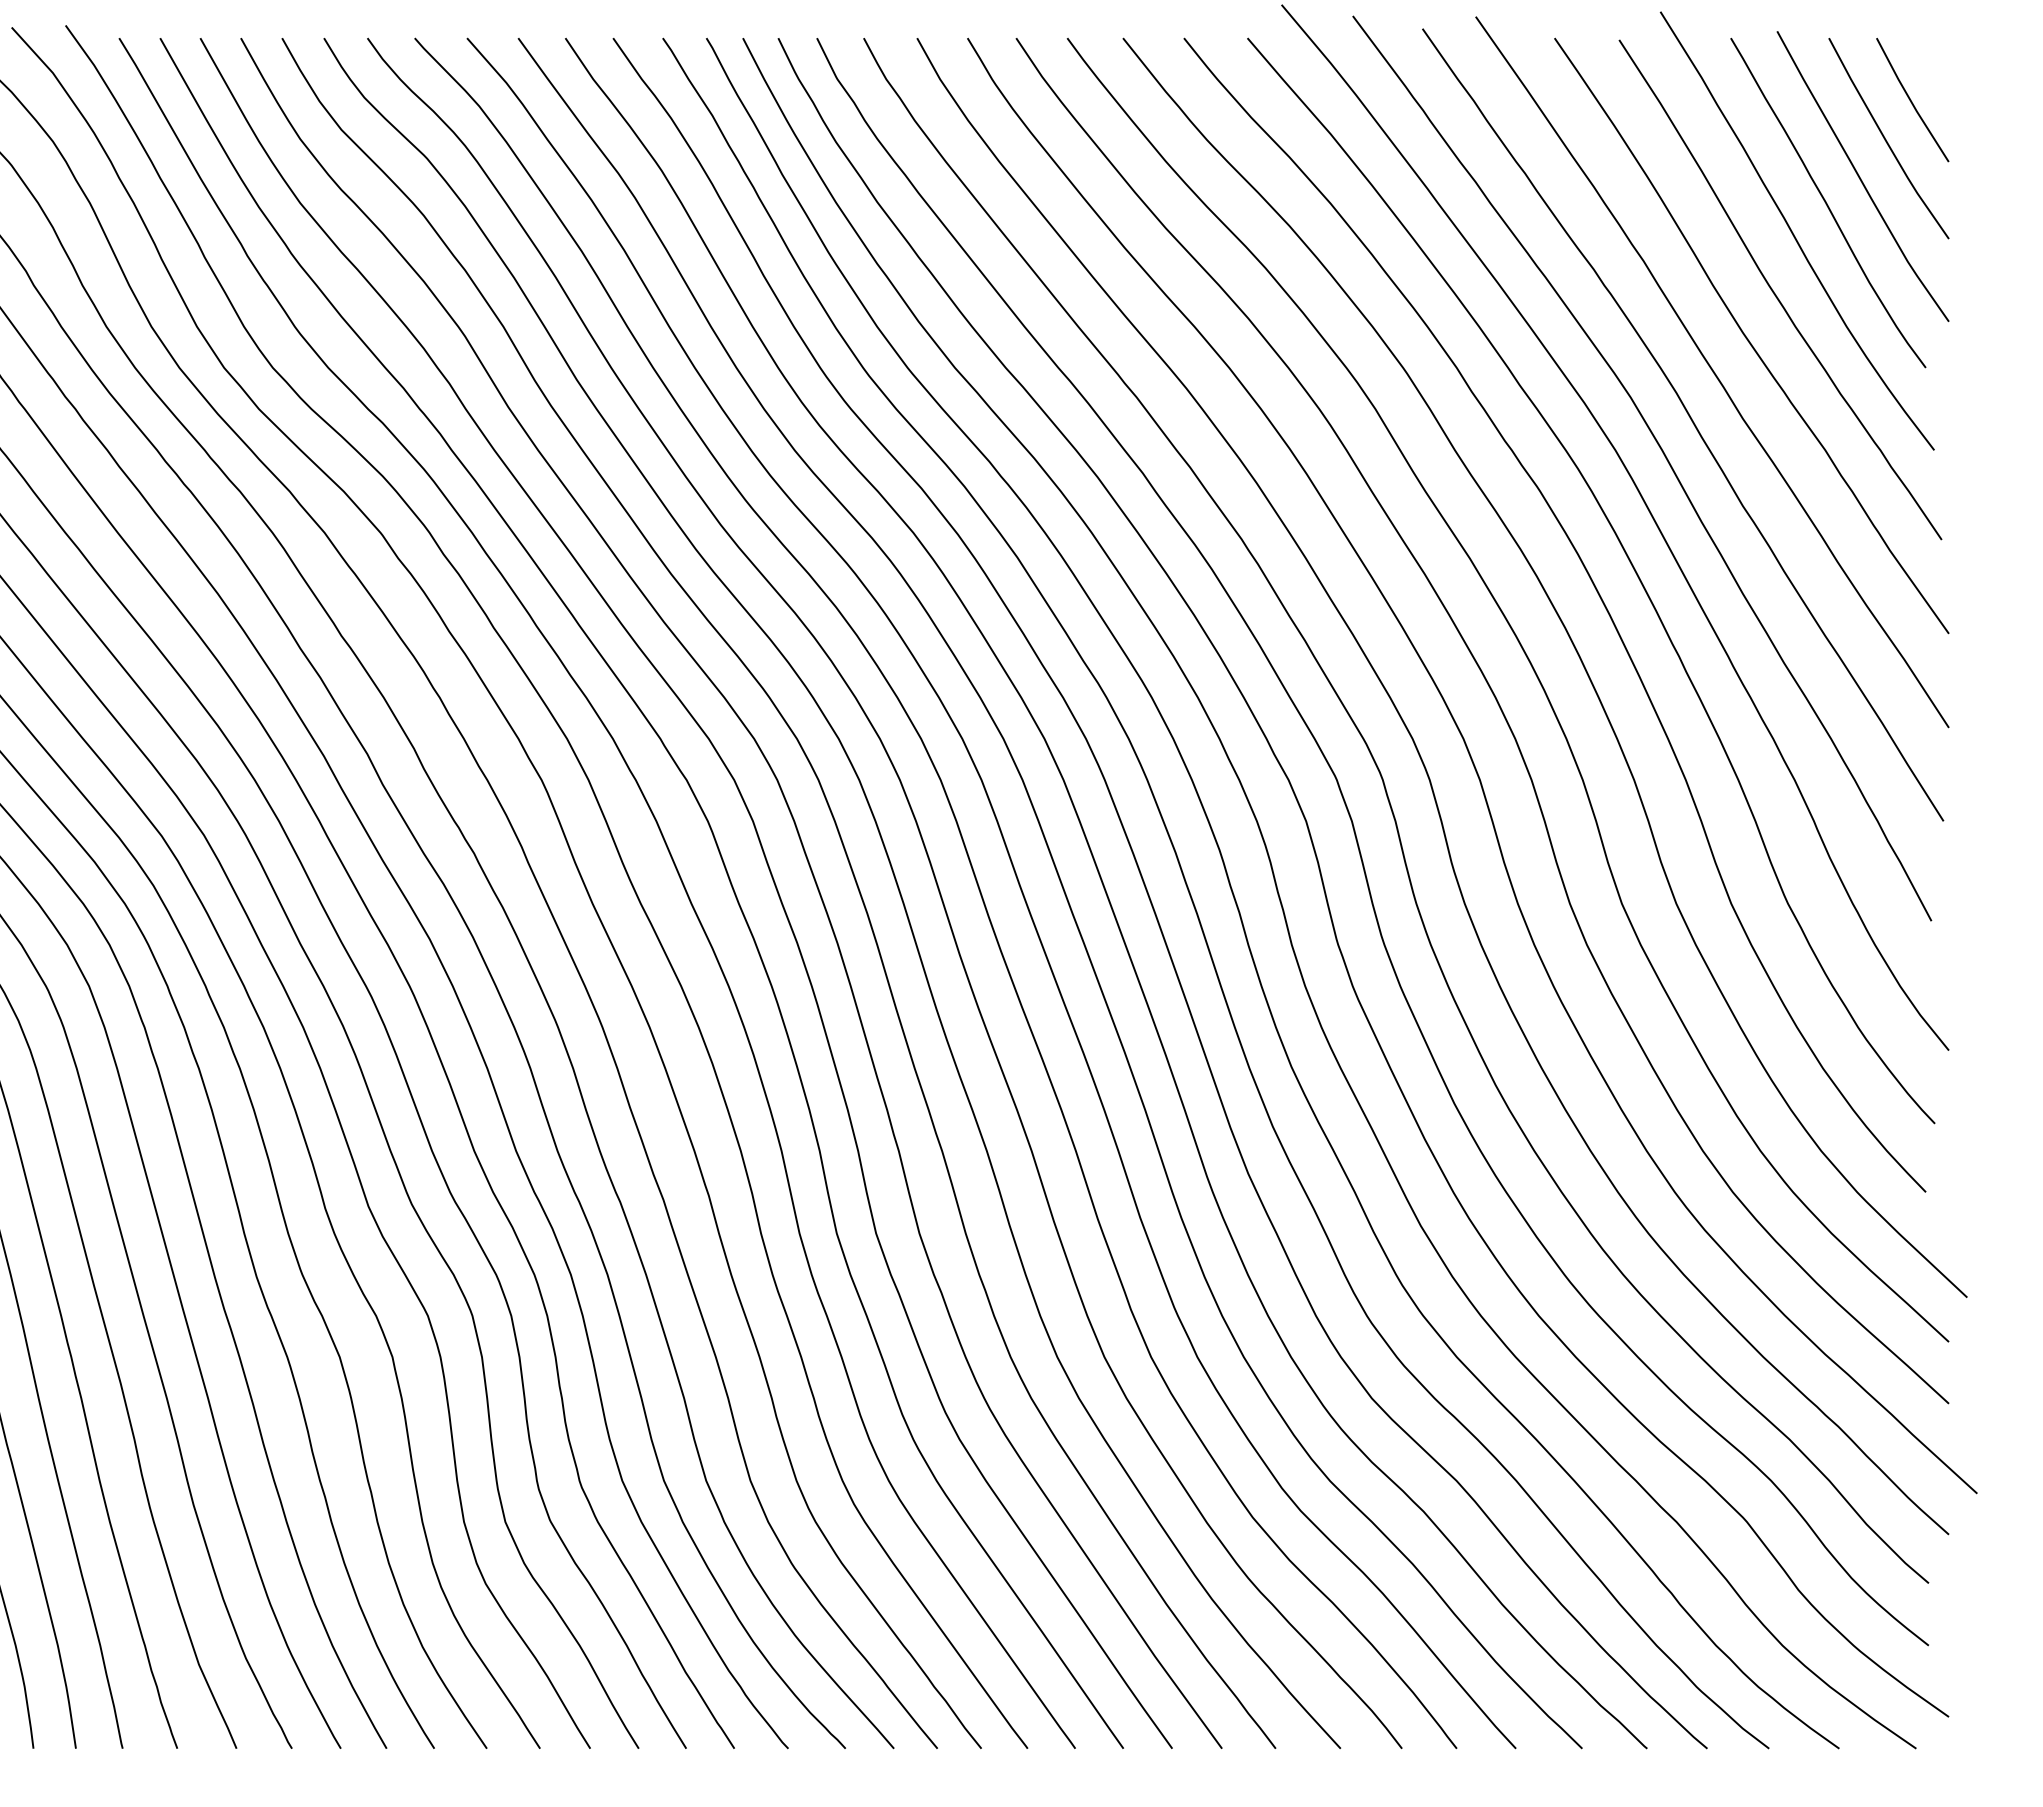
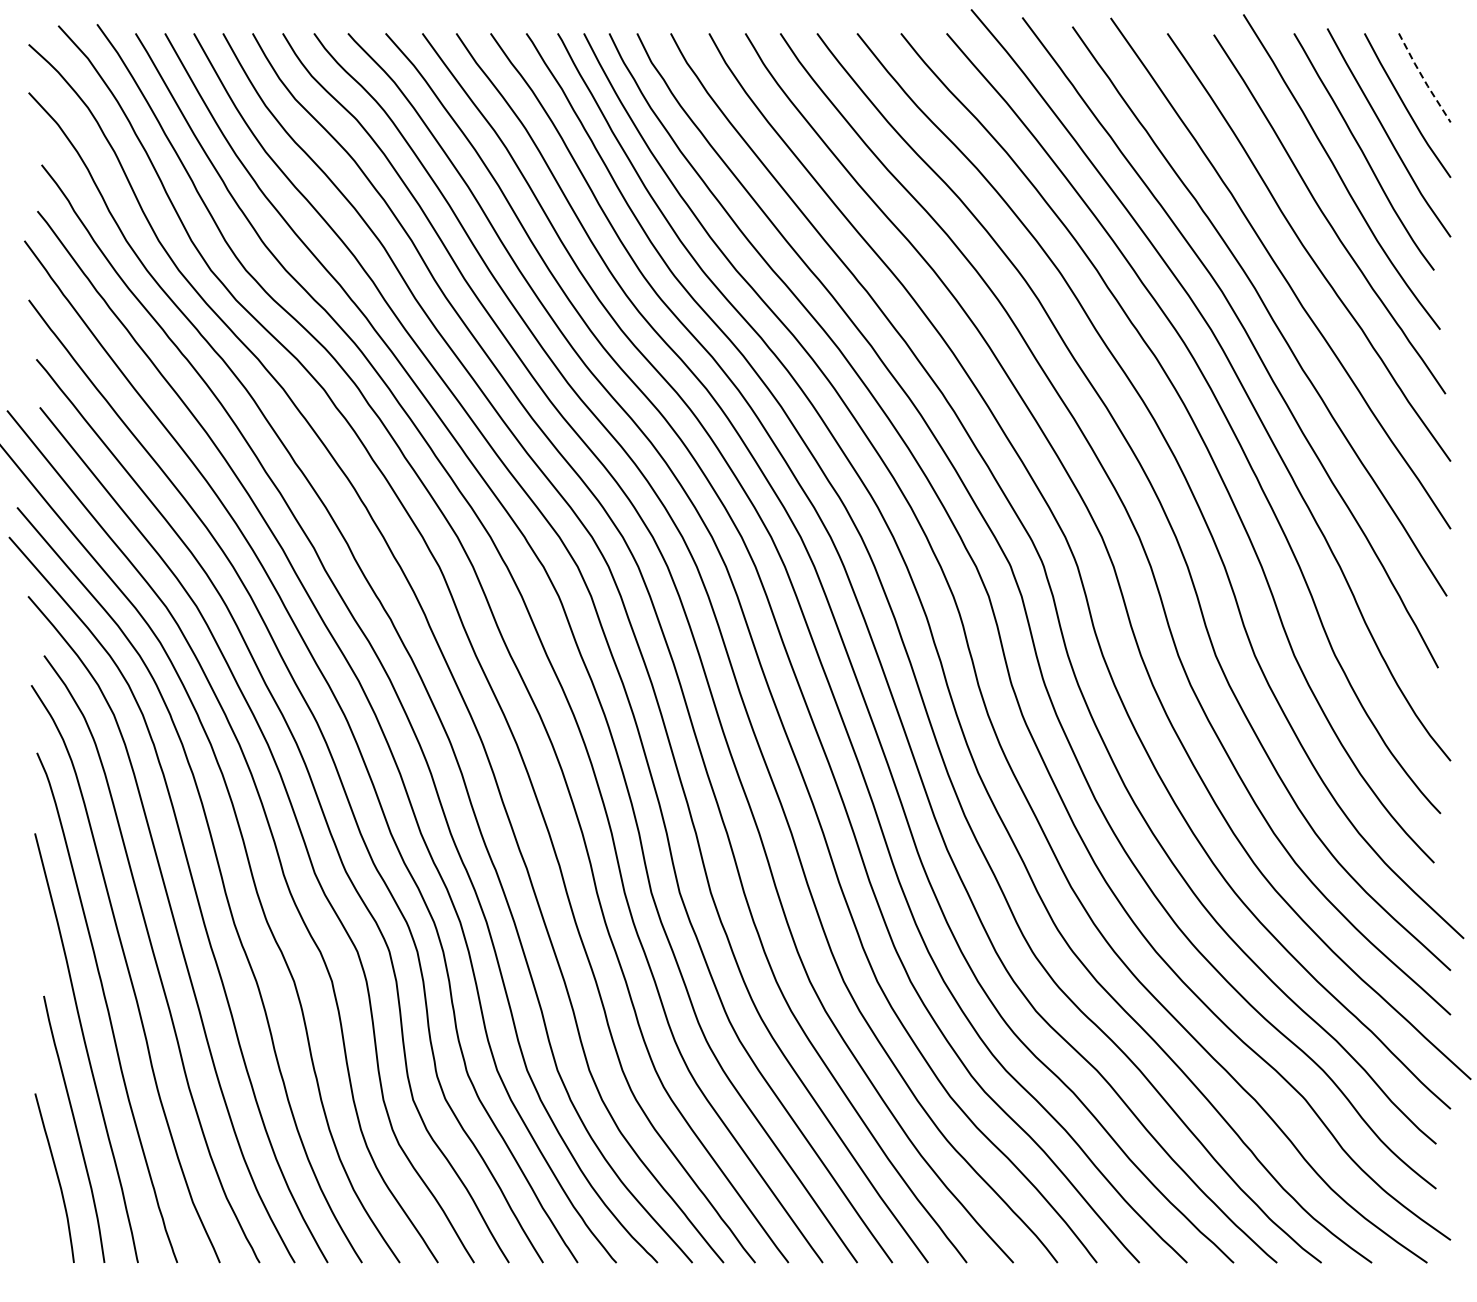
line: (1910, 100) -> (1423, 78), solid -> dashed

